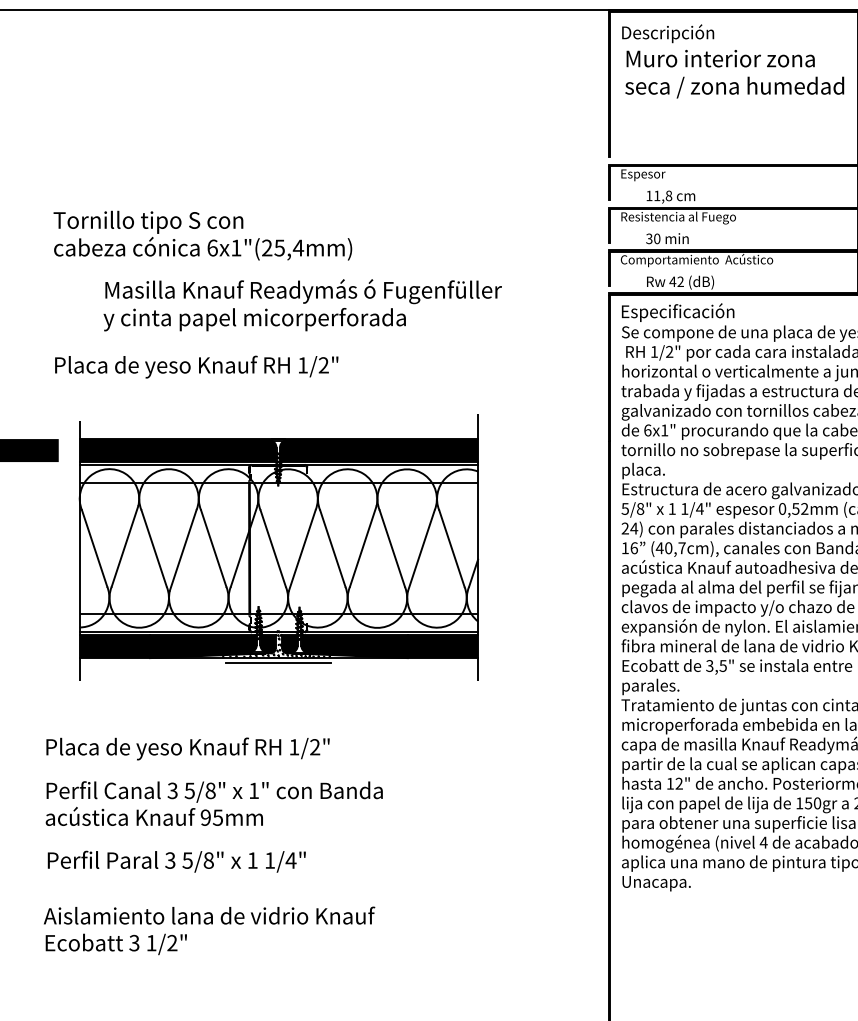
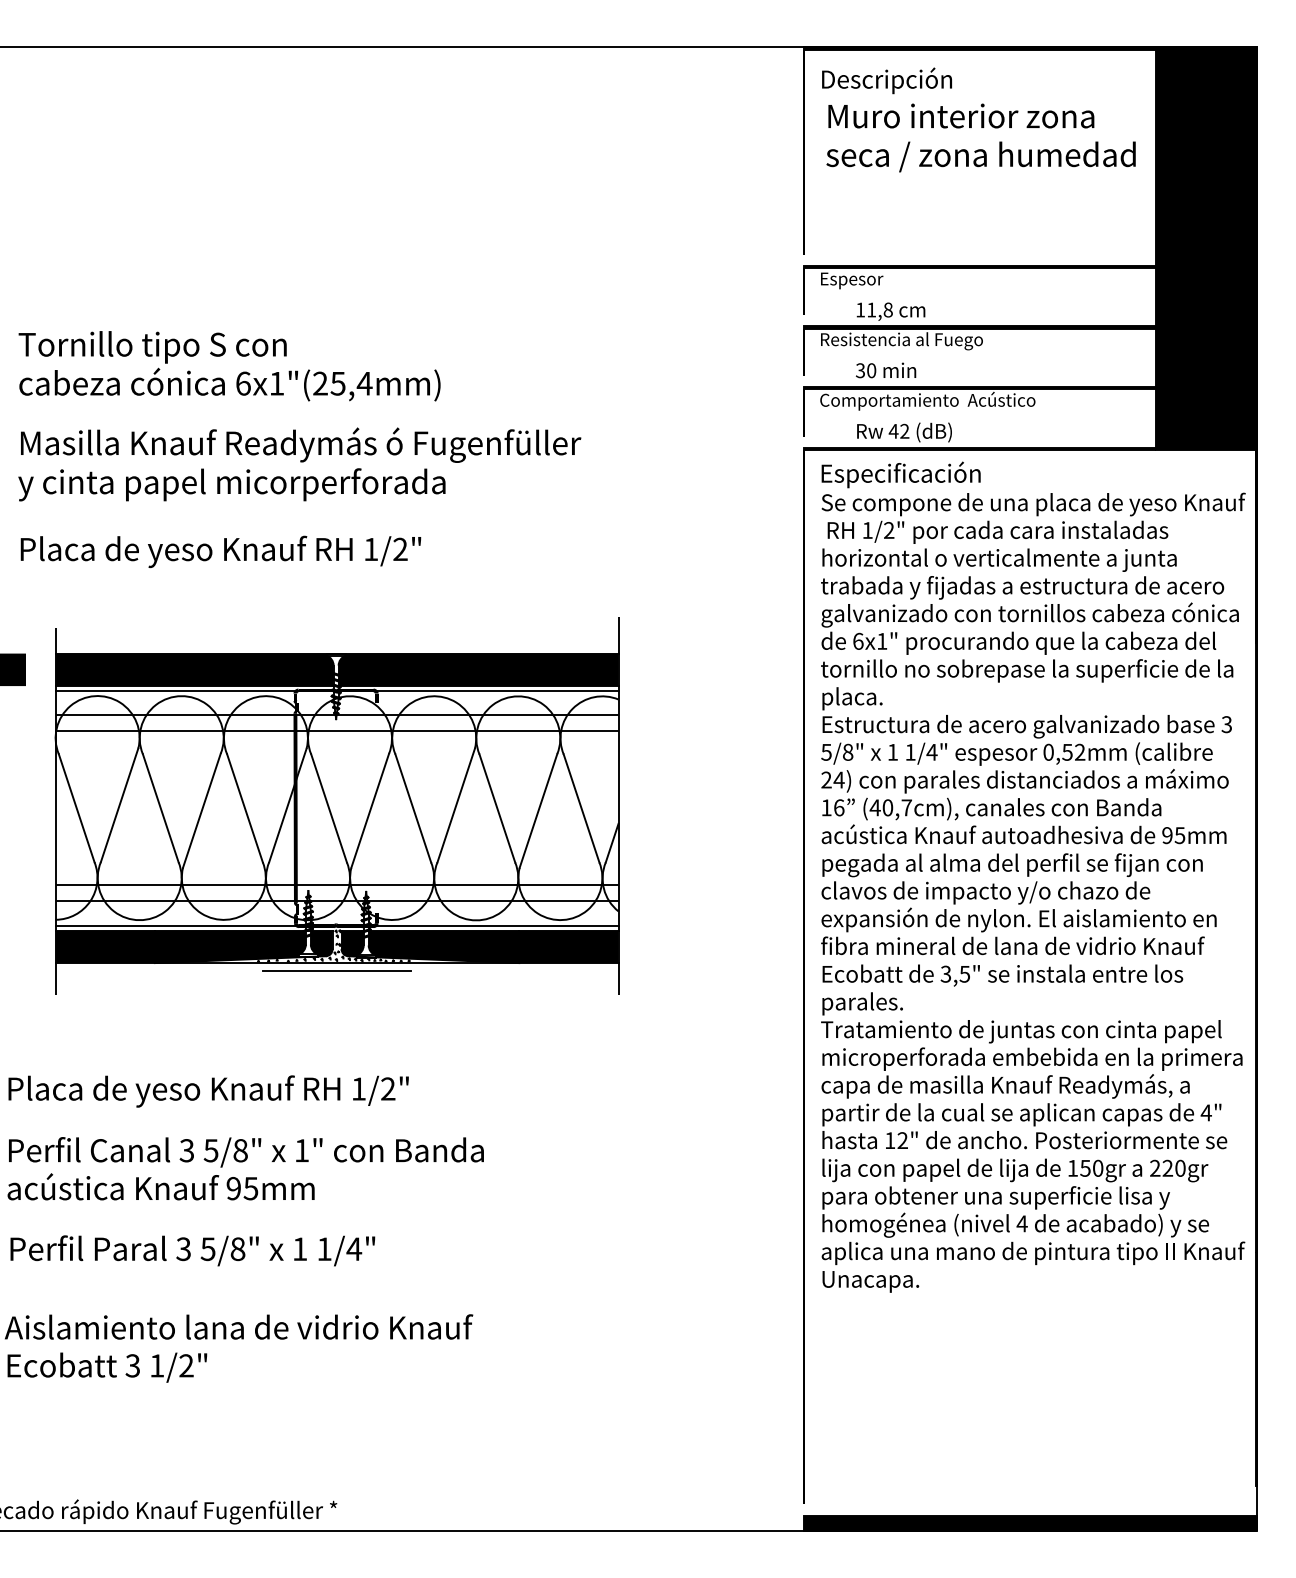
text: (302, 305) -> (299, 464), moved
line: (278, 494) -> (336, 731), added
line: (278, 603) -> (336, 885), added

